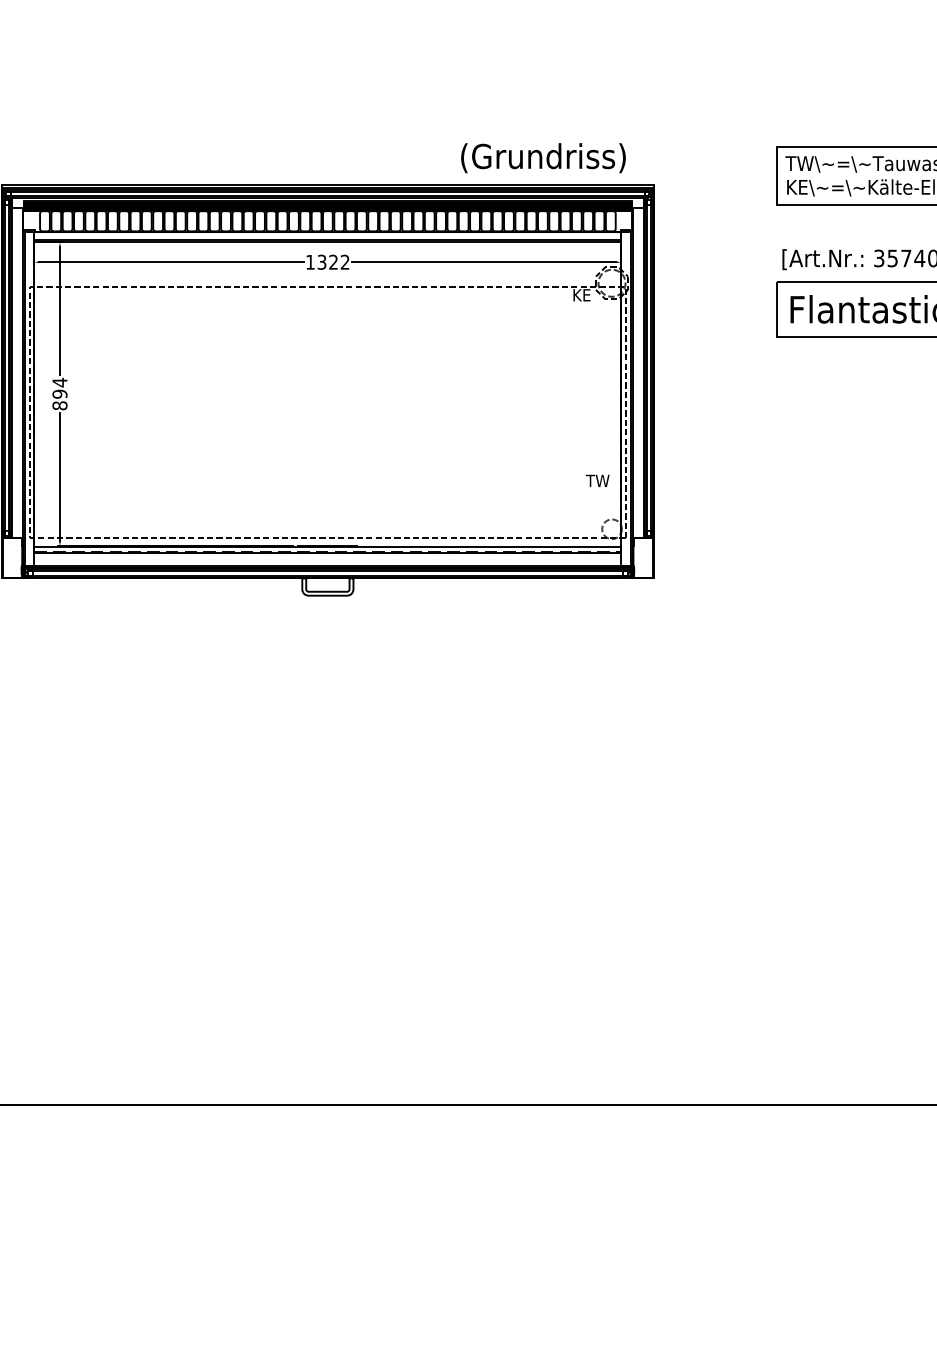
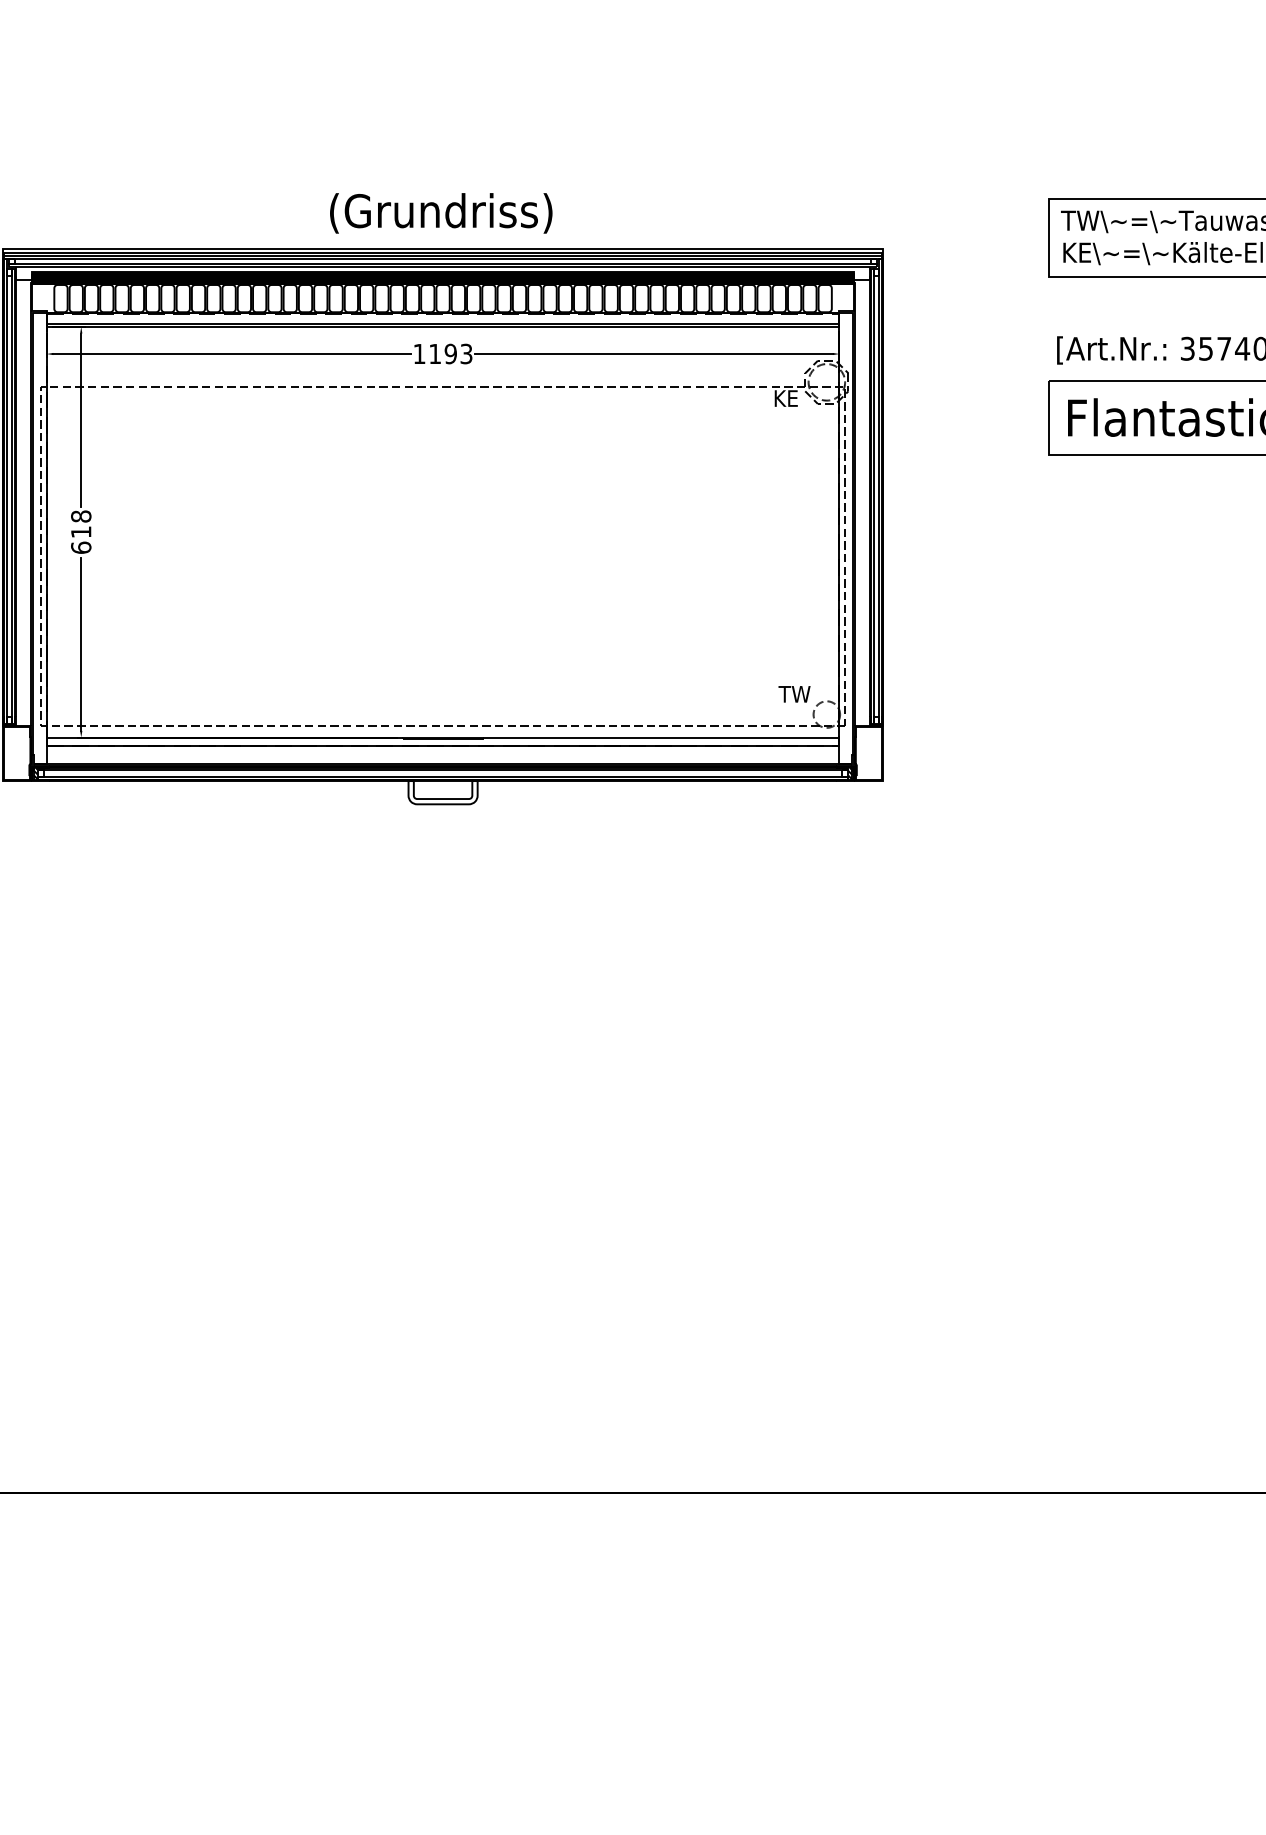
text: (543, 158) -> (441, 213), moved
text: (333, 261) -> (450, 353), 1322 -> 1193
text: (60, 393) -> (81, 531), 894 -> 618
text: (597, 481) -> (794, 694), moved

